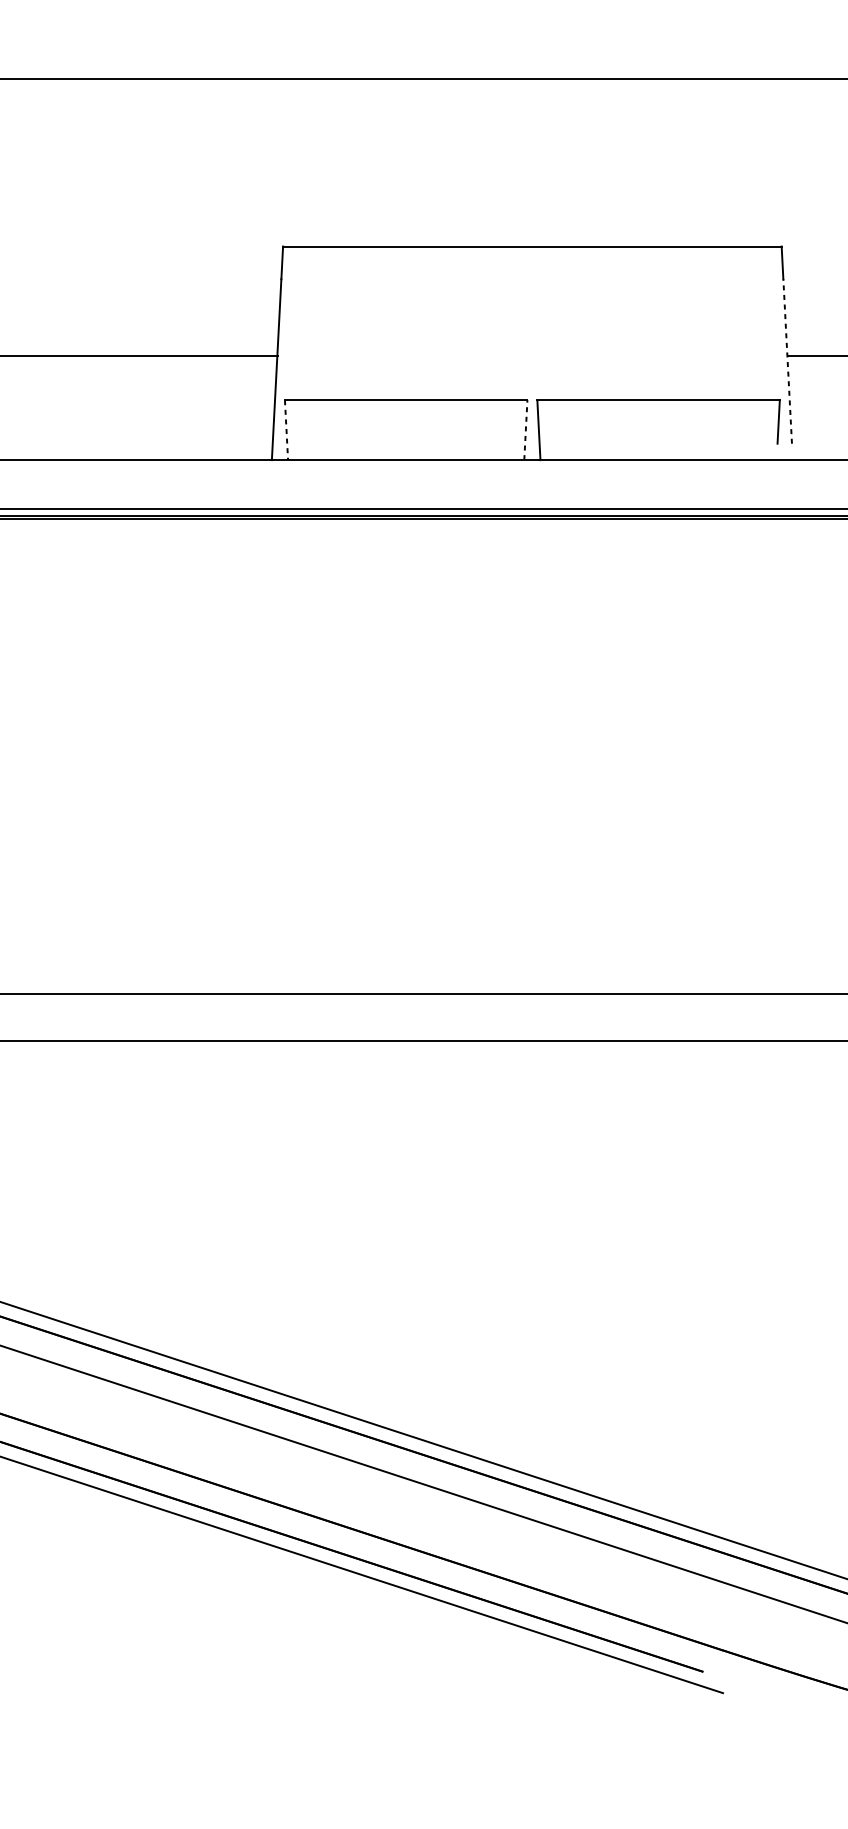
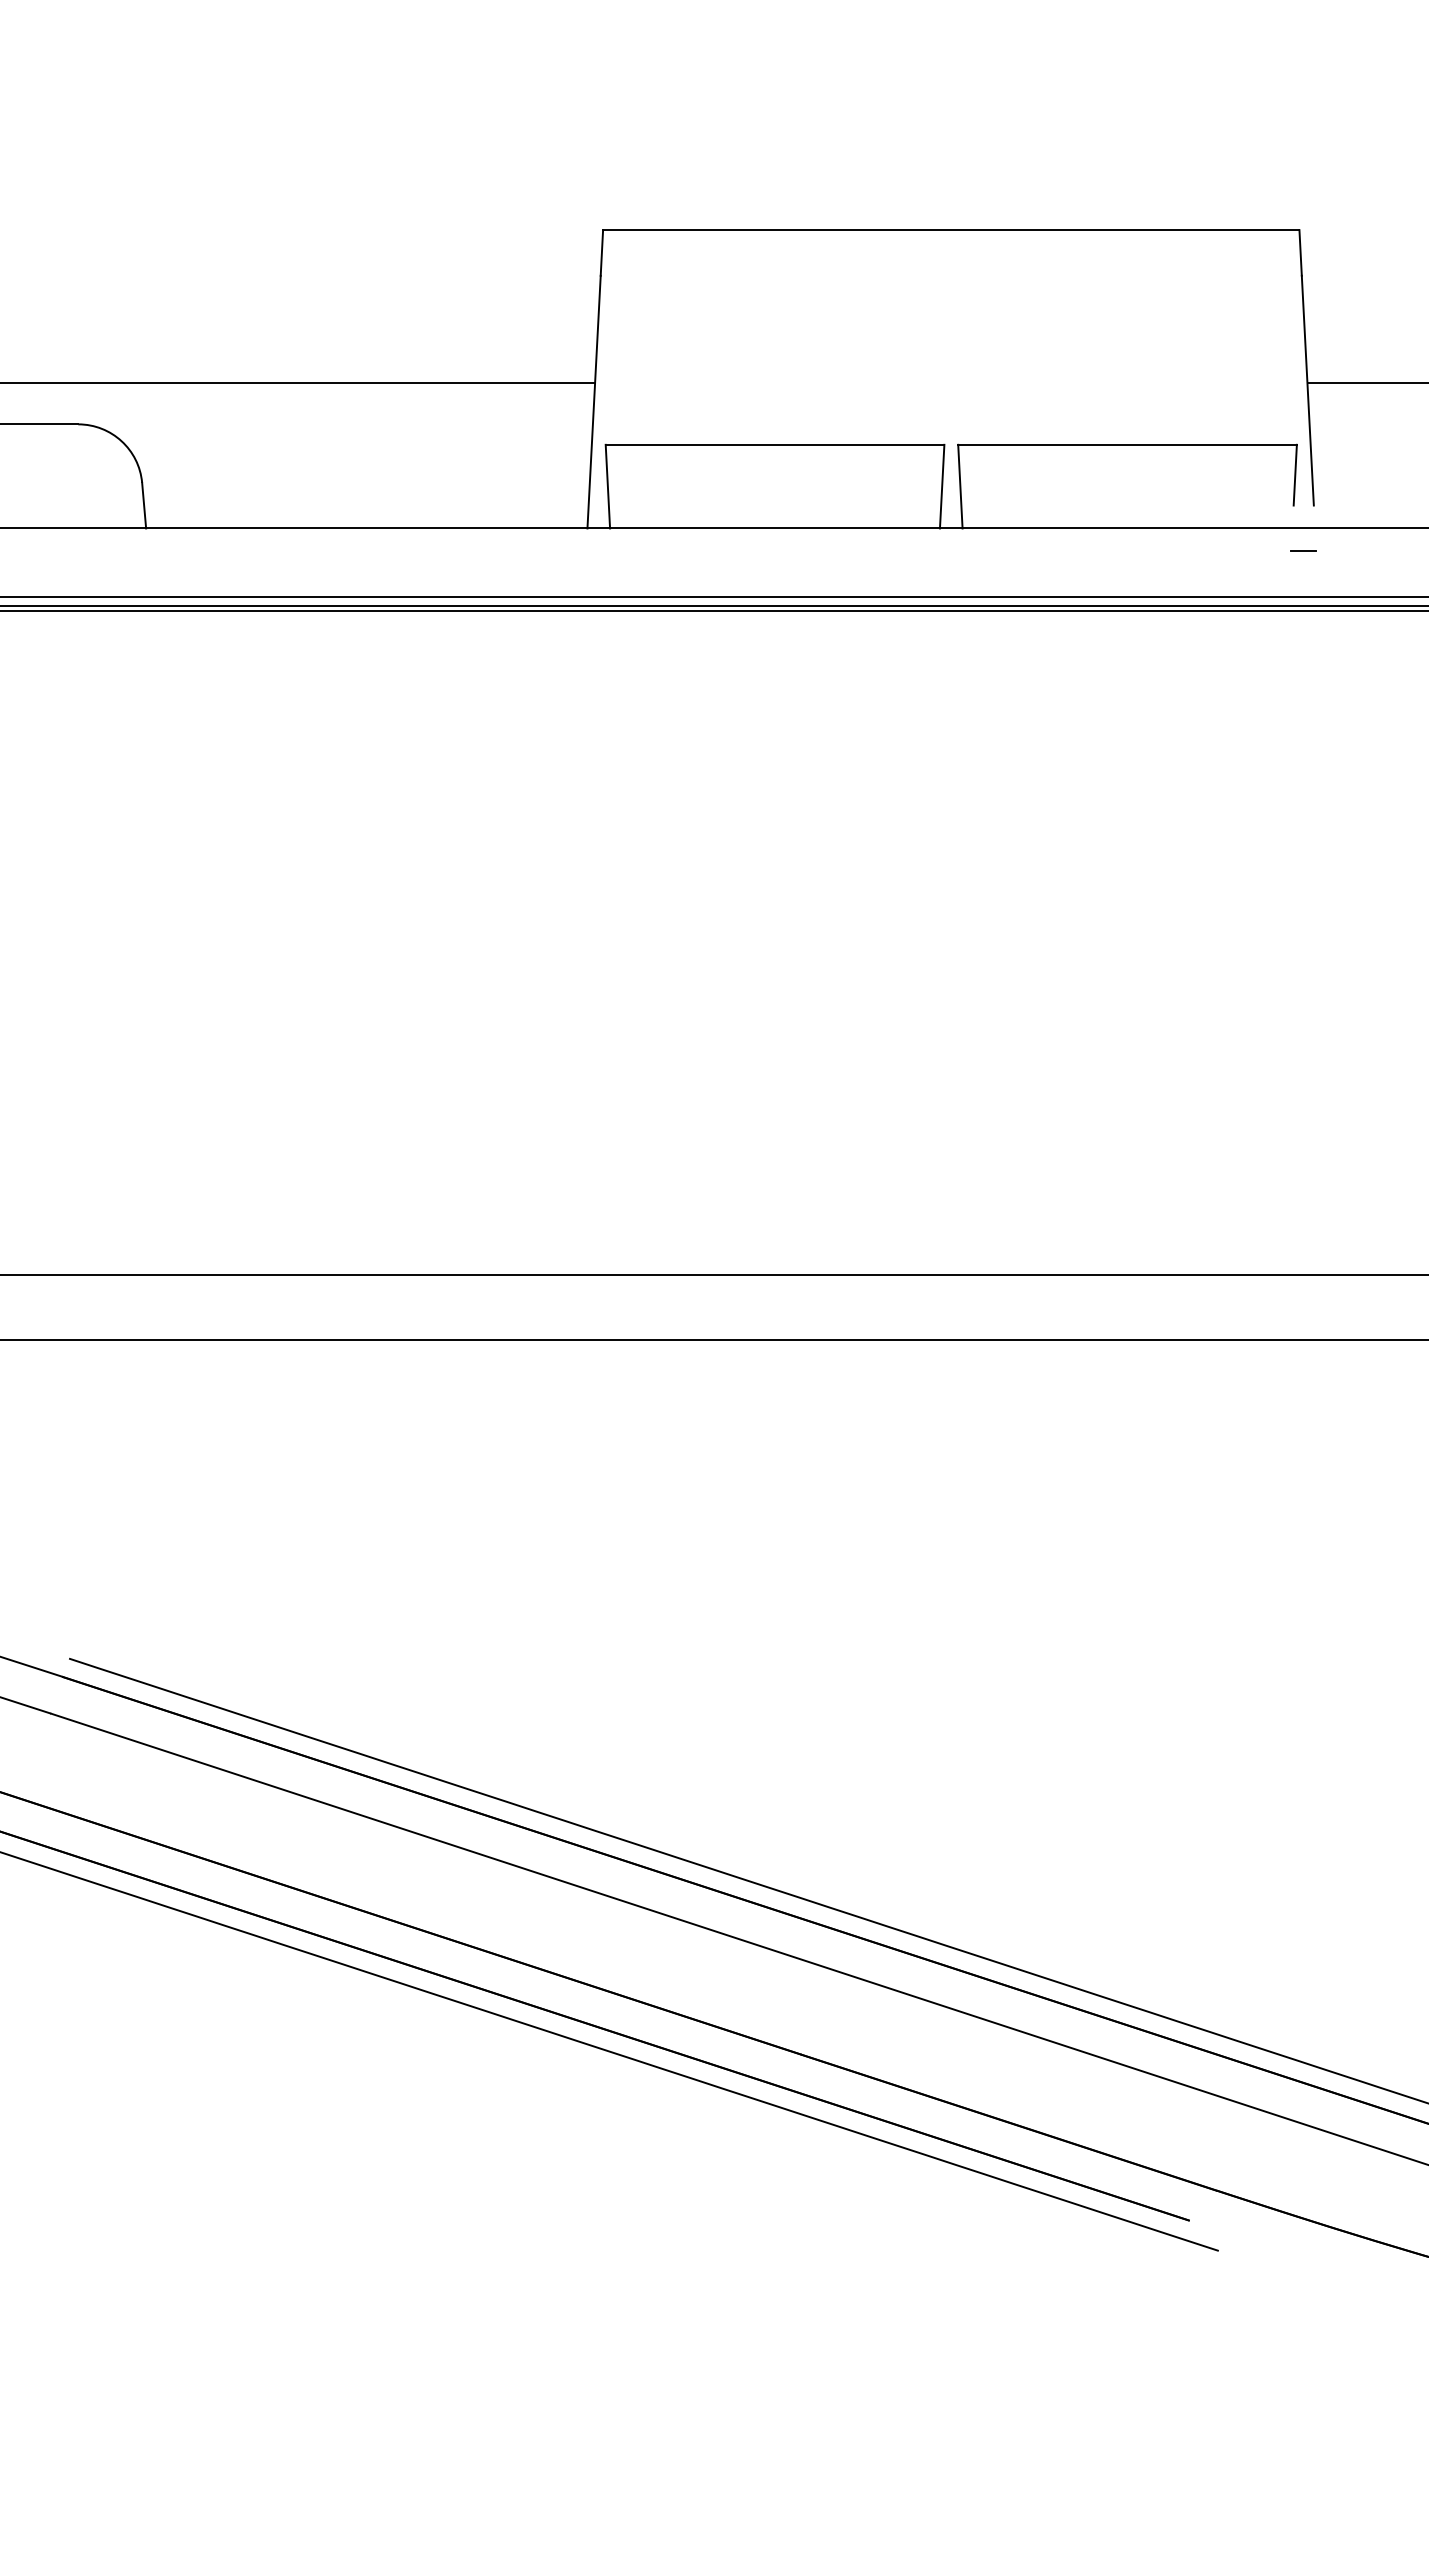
line: (787, 361) -> (1307, 390), dashed -> solid
line: (286, 430) -> (607, 486), dashed -> solid
line: (526, 430) -> (942, 486), dashed -> solid
line: (784, 475) -> (1303, 550), added

